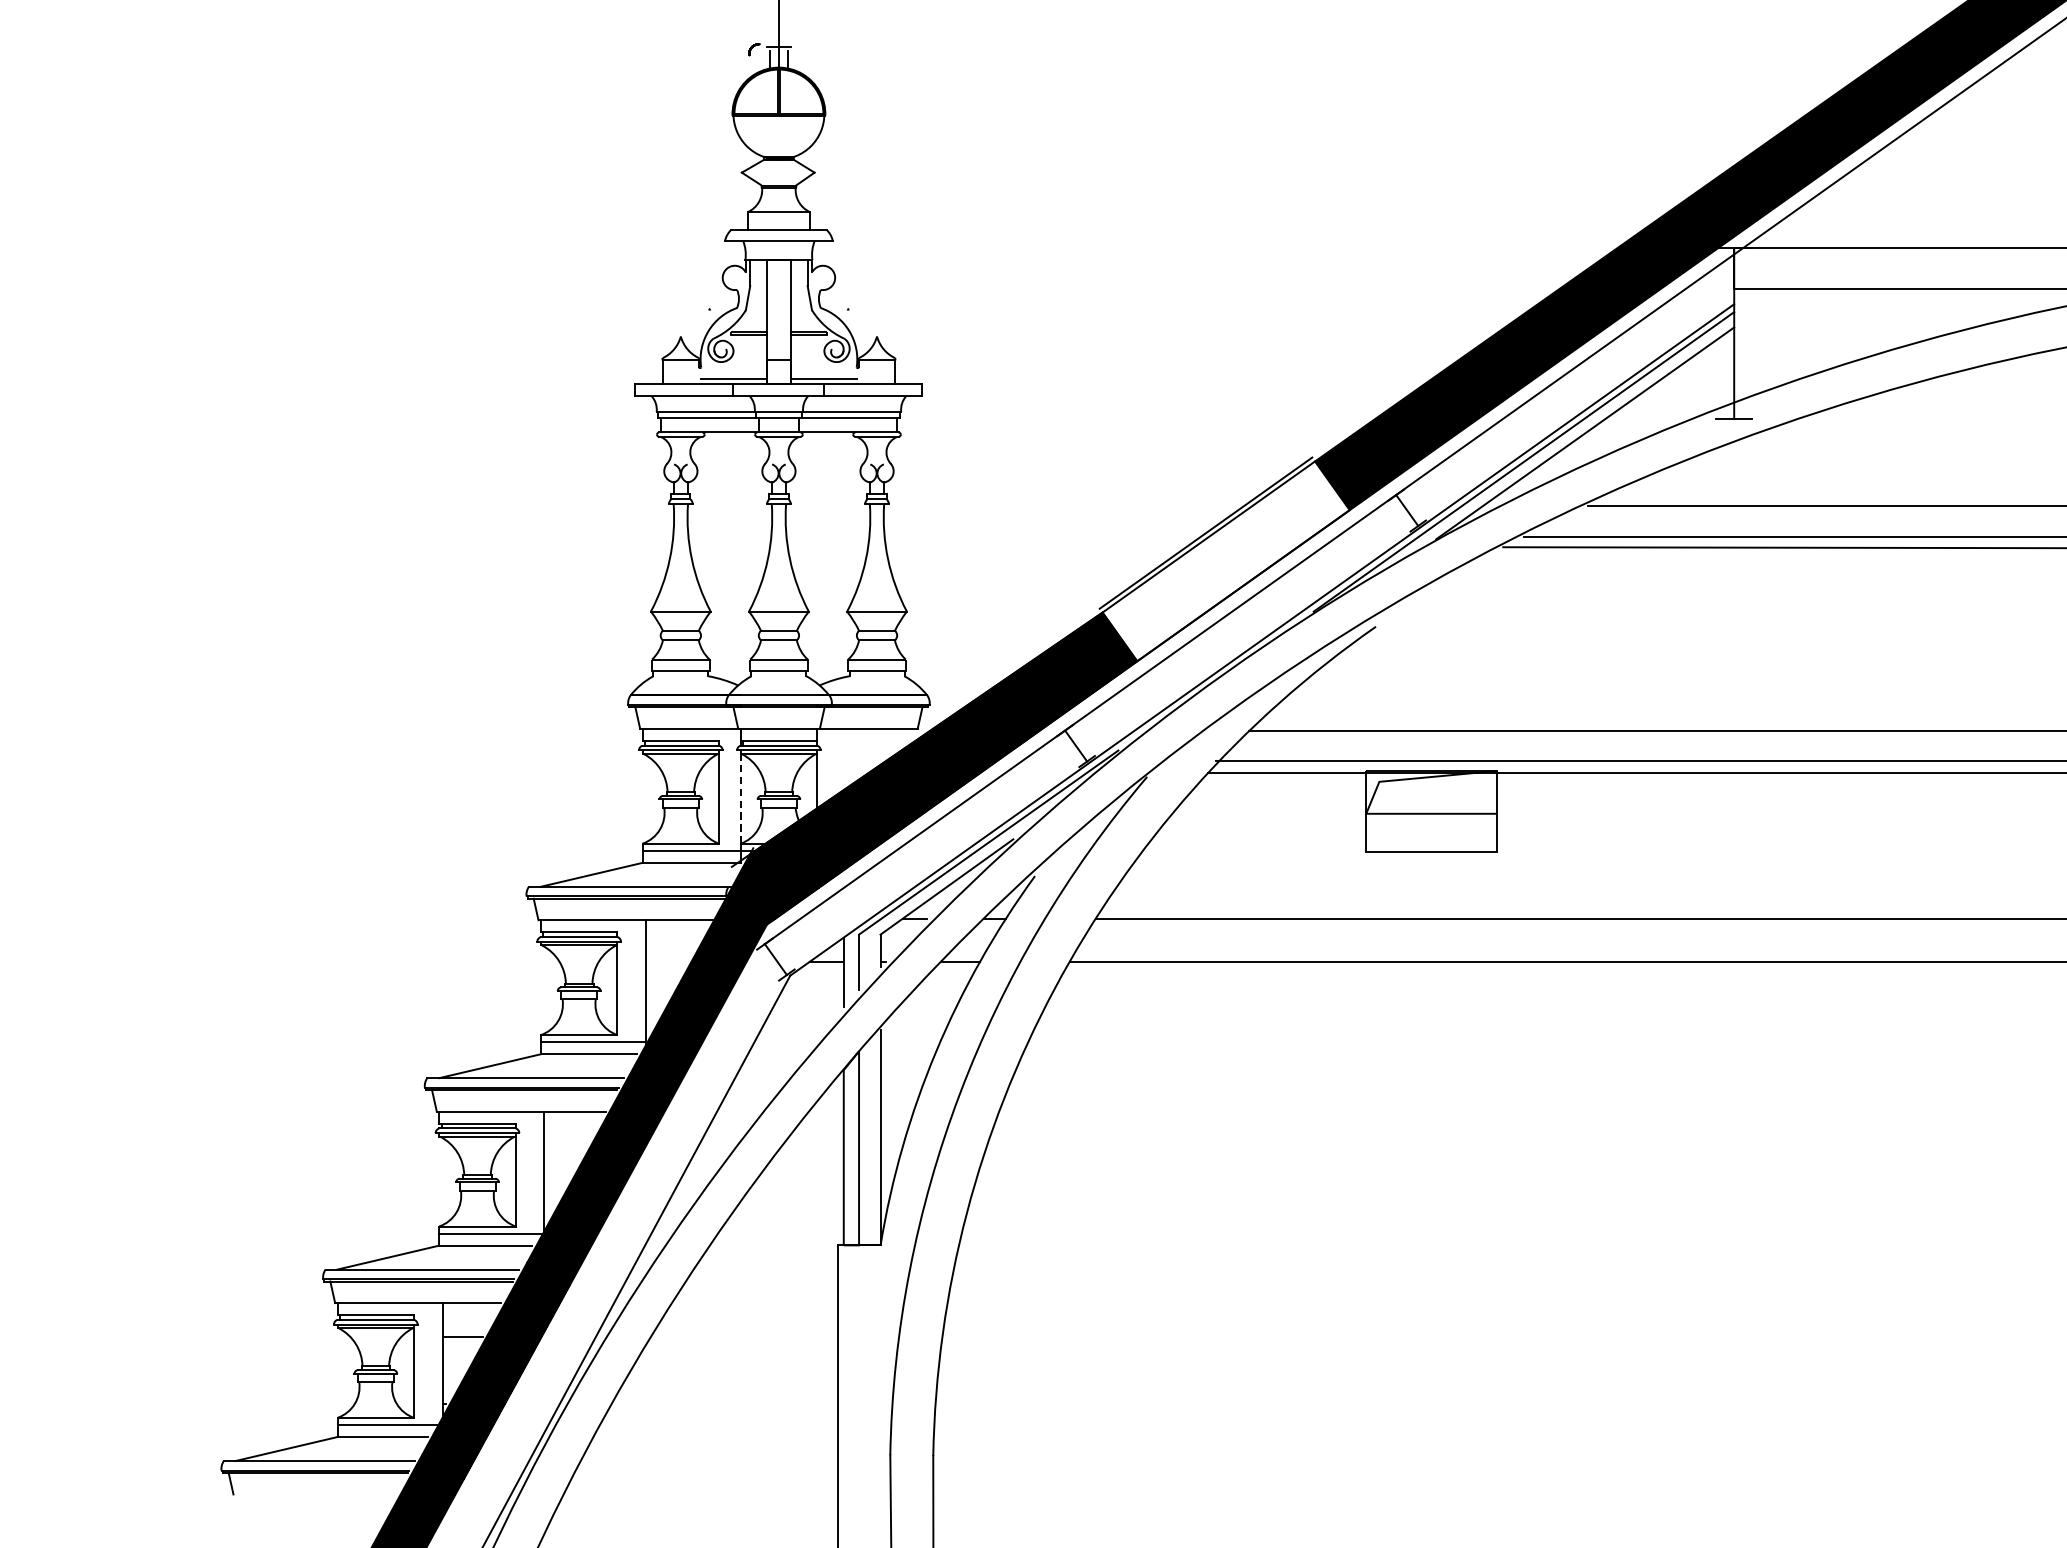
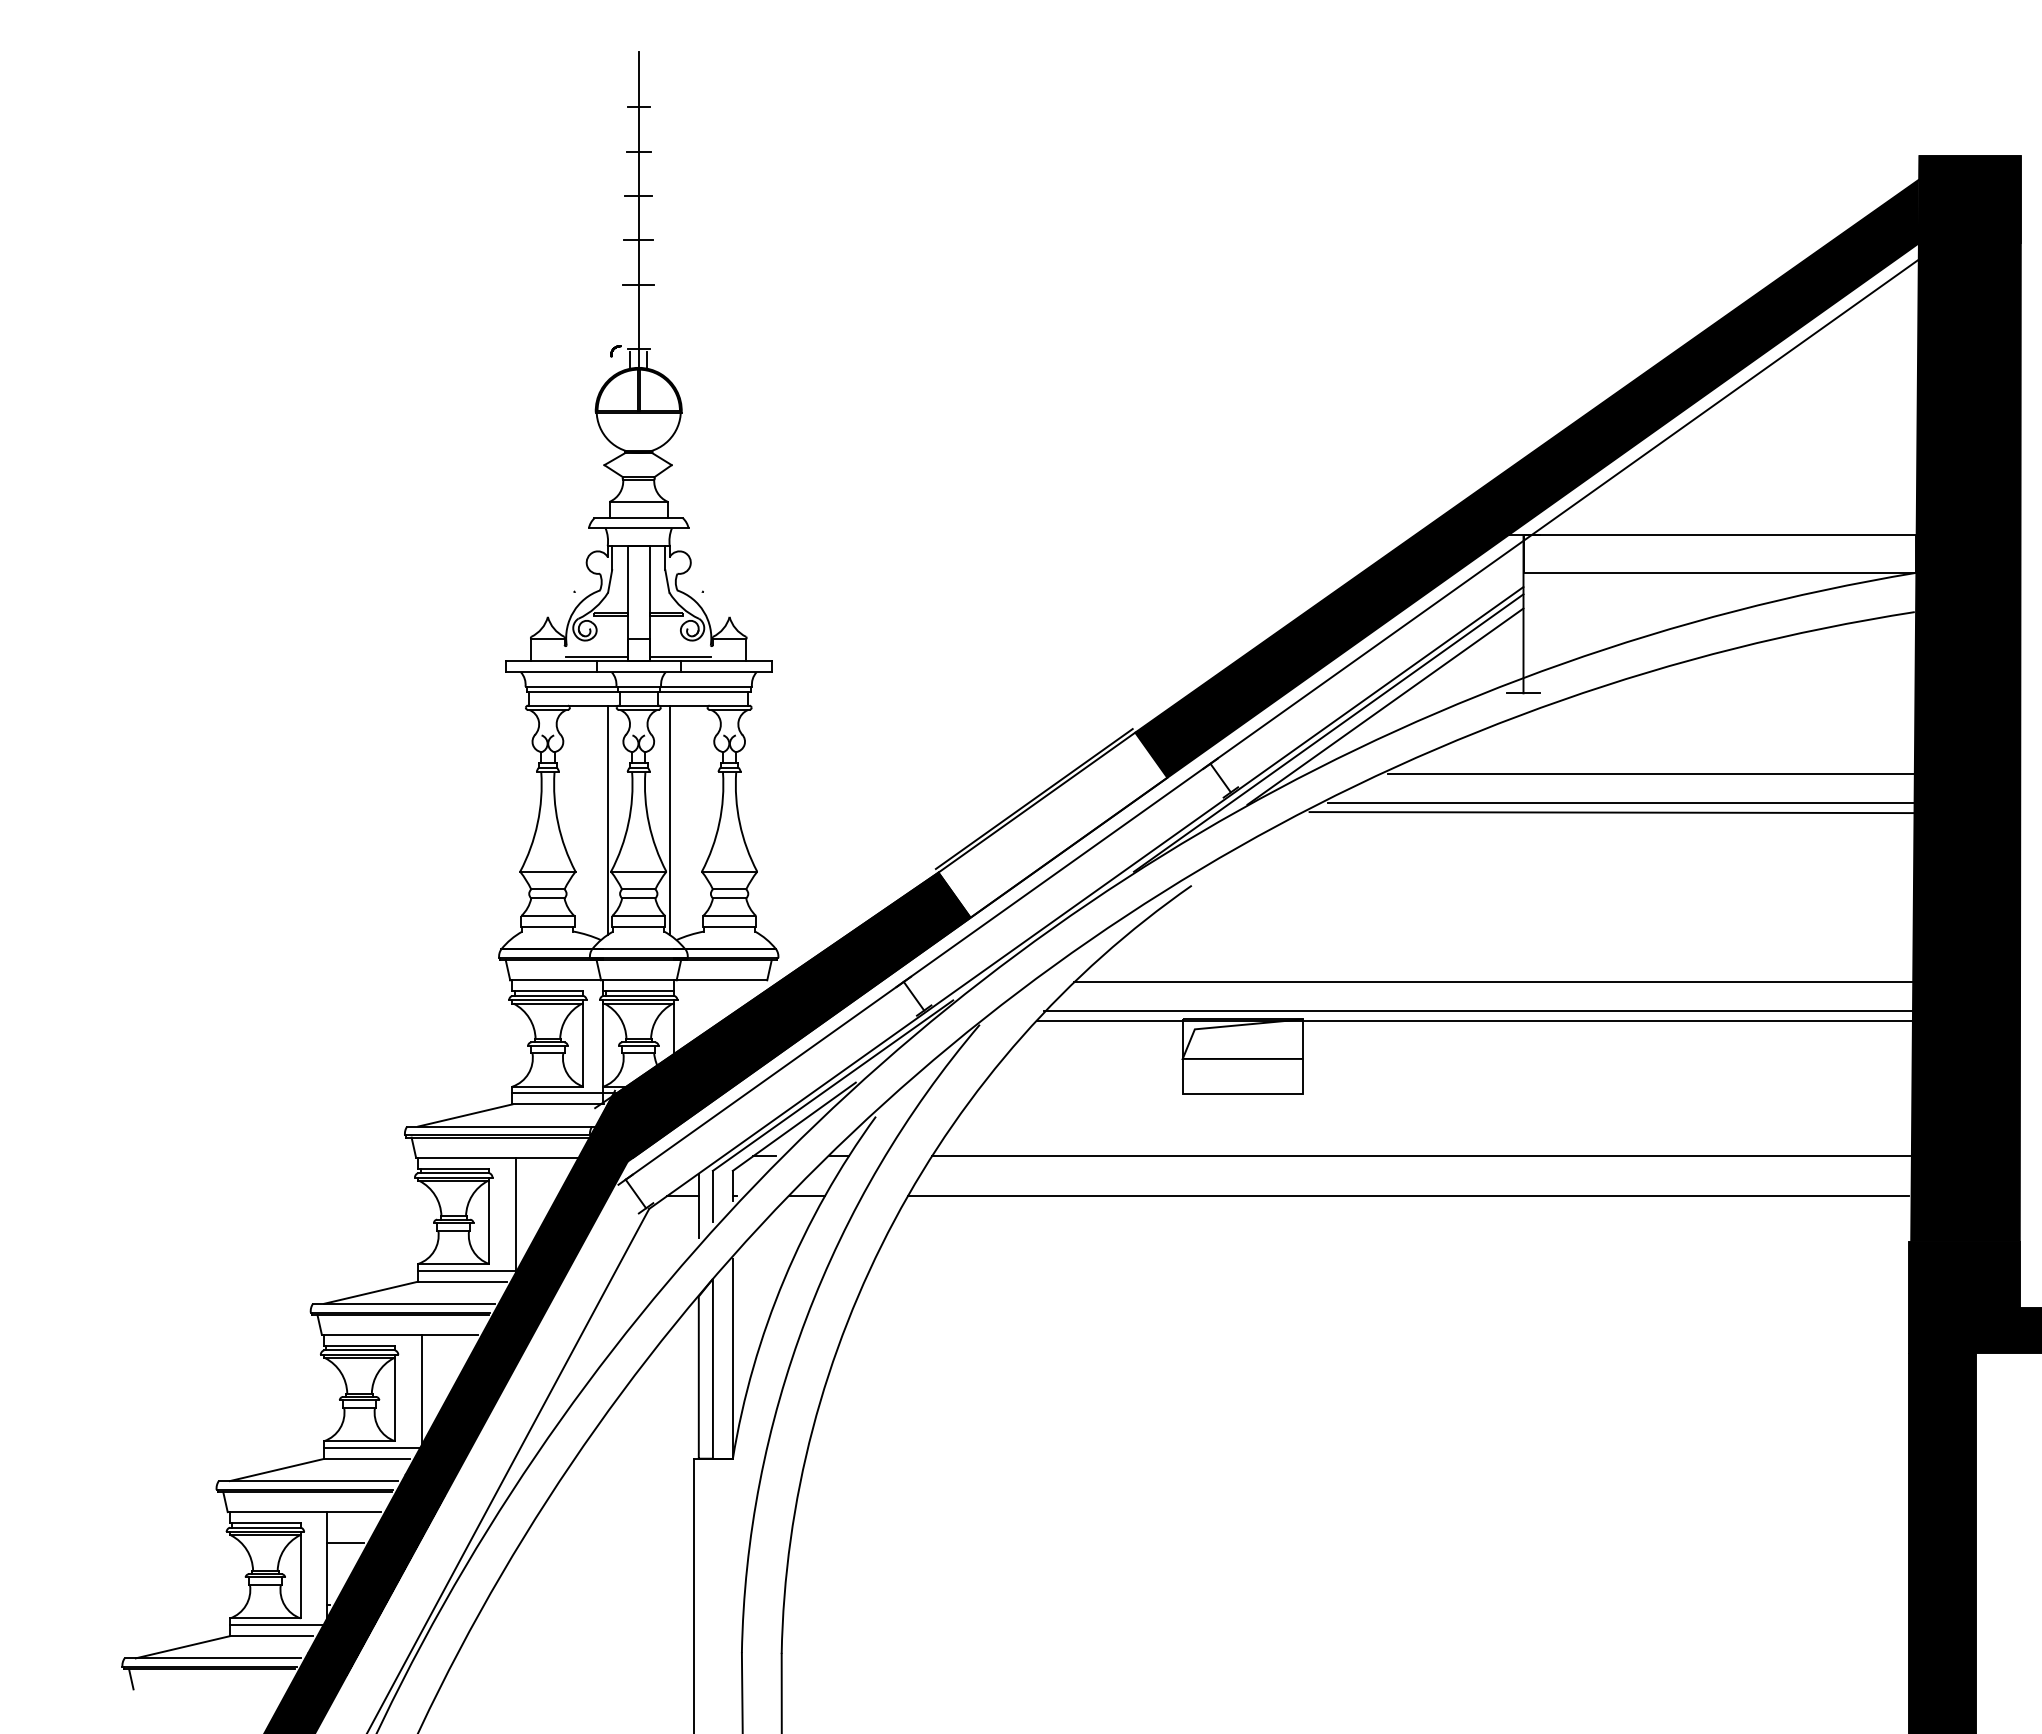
line: (745, 555) -> (607, 819), added
line: (812, 555) -> (669, 819), added
line: (740, 797) -> (603, 1043), dashed -> solid

